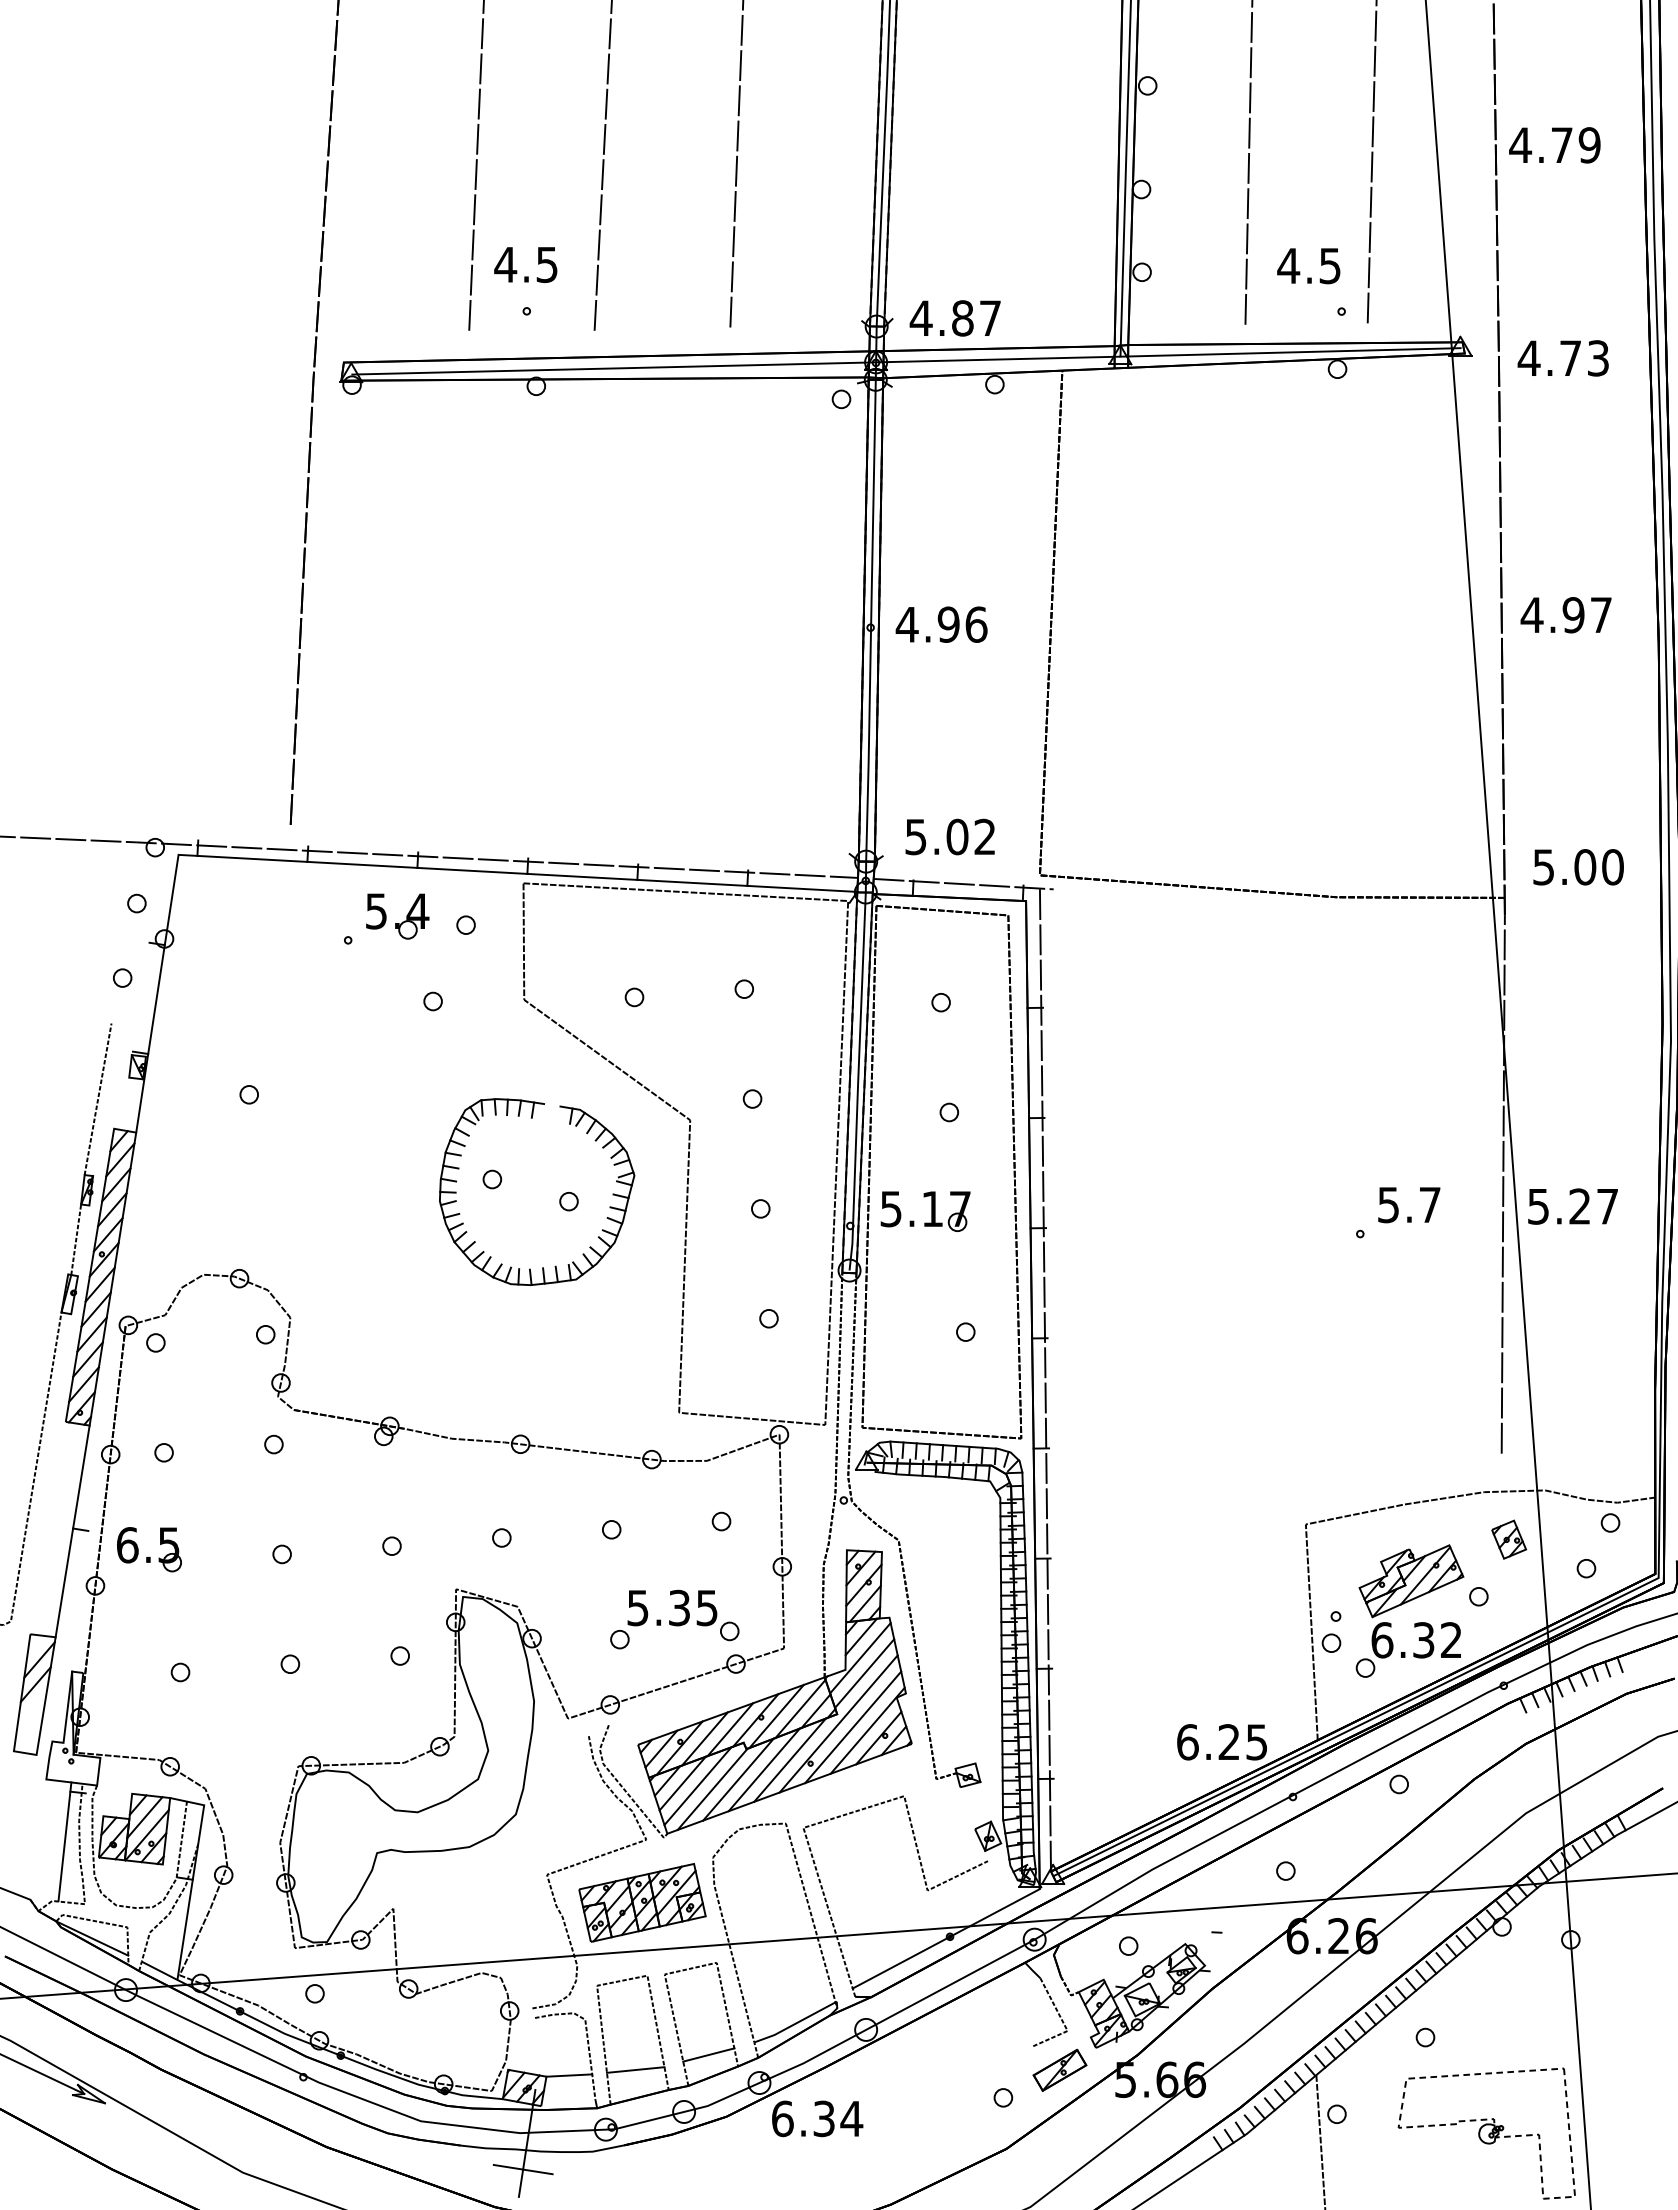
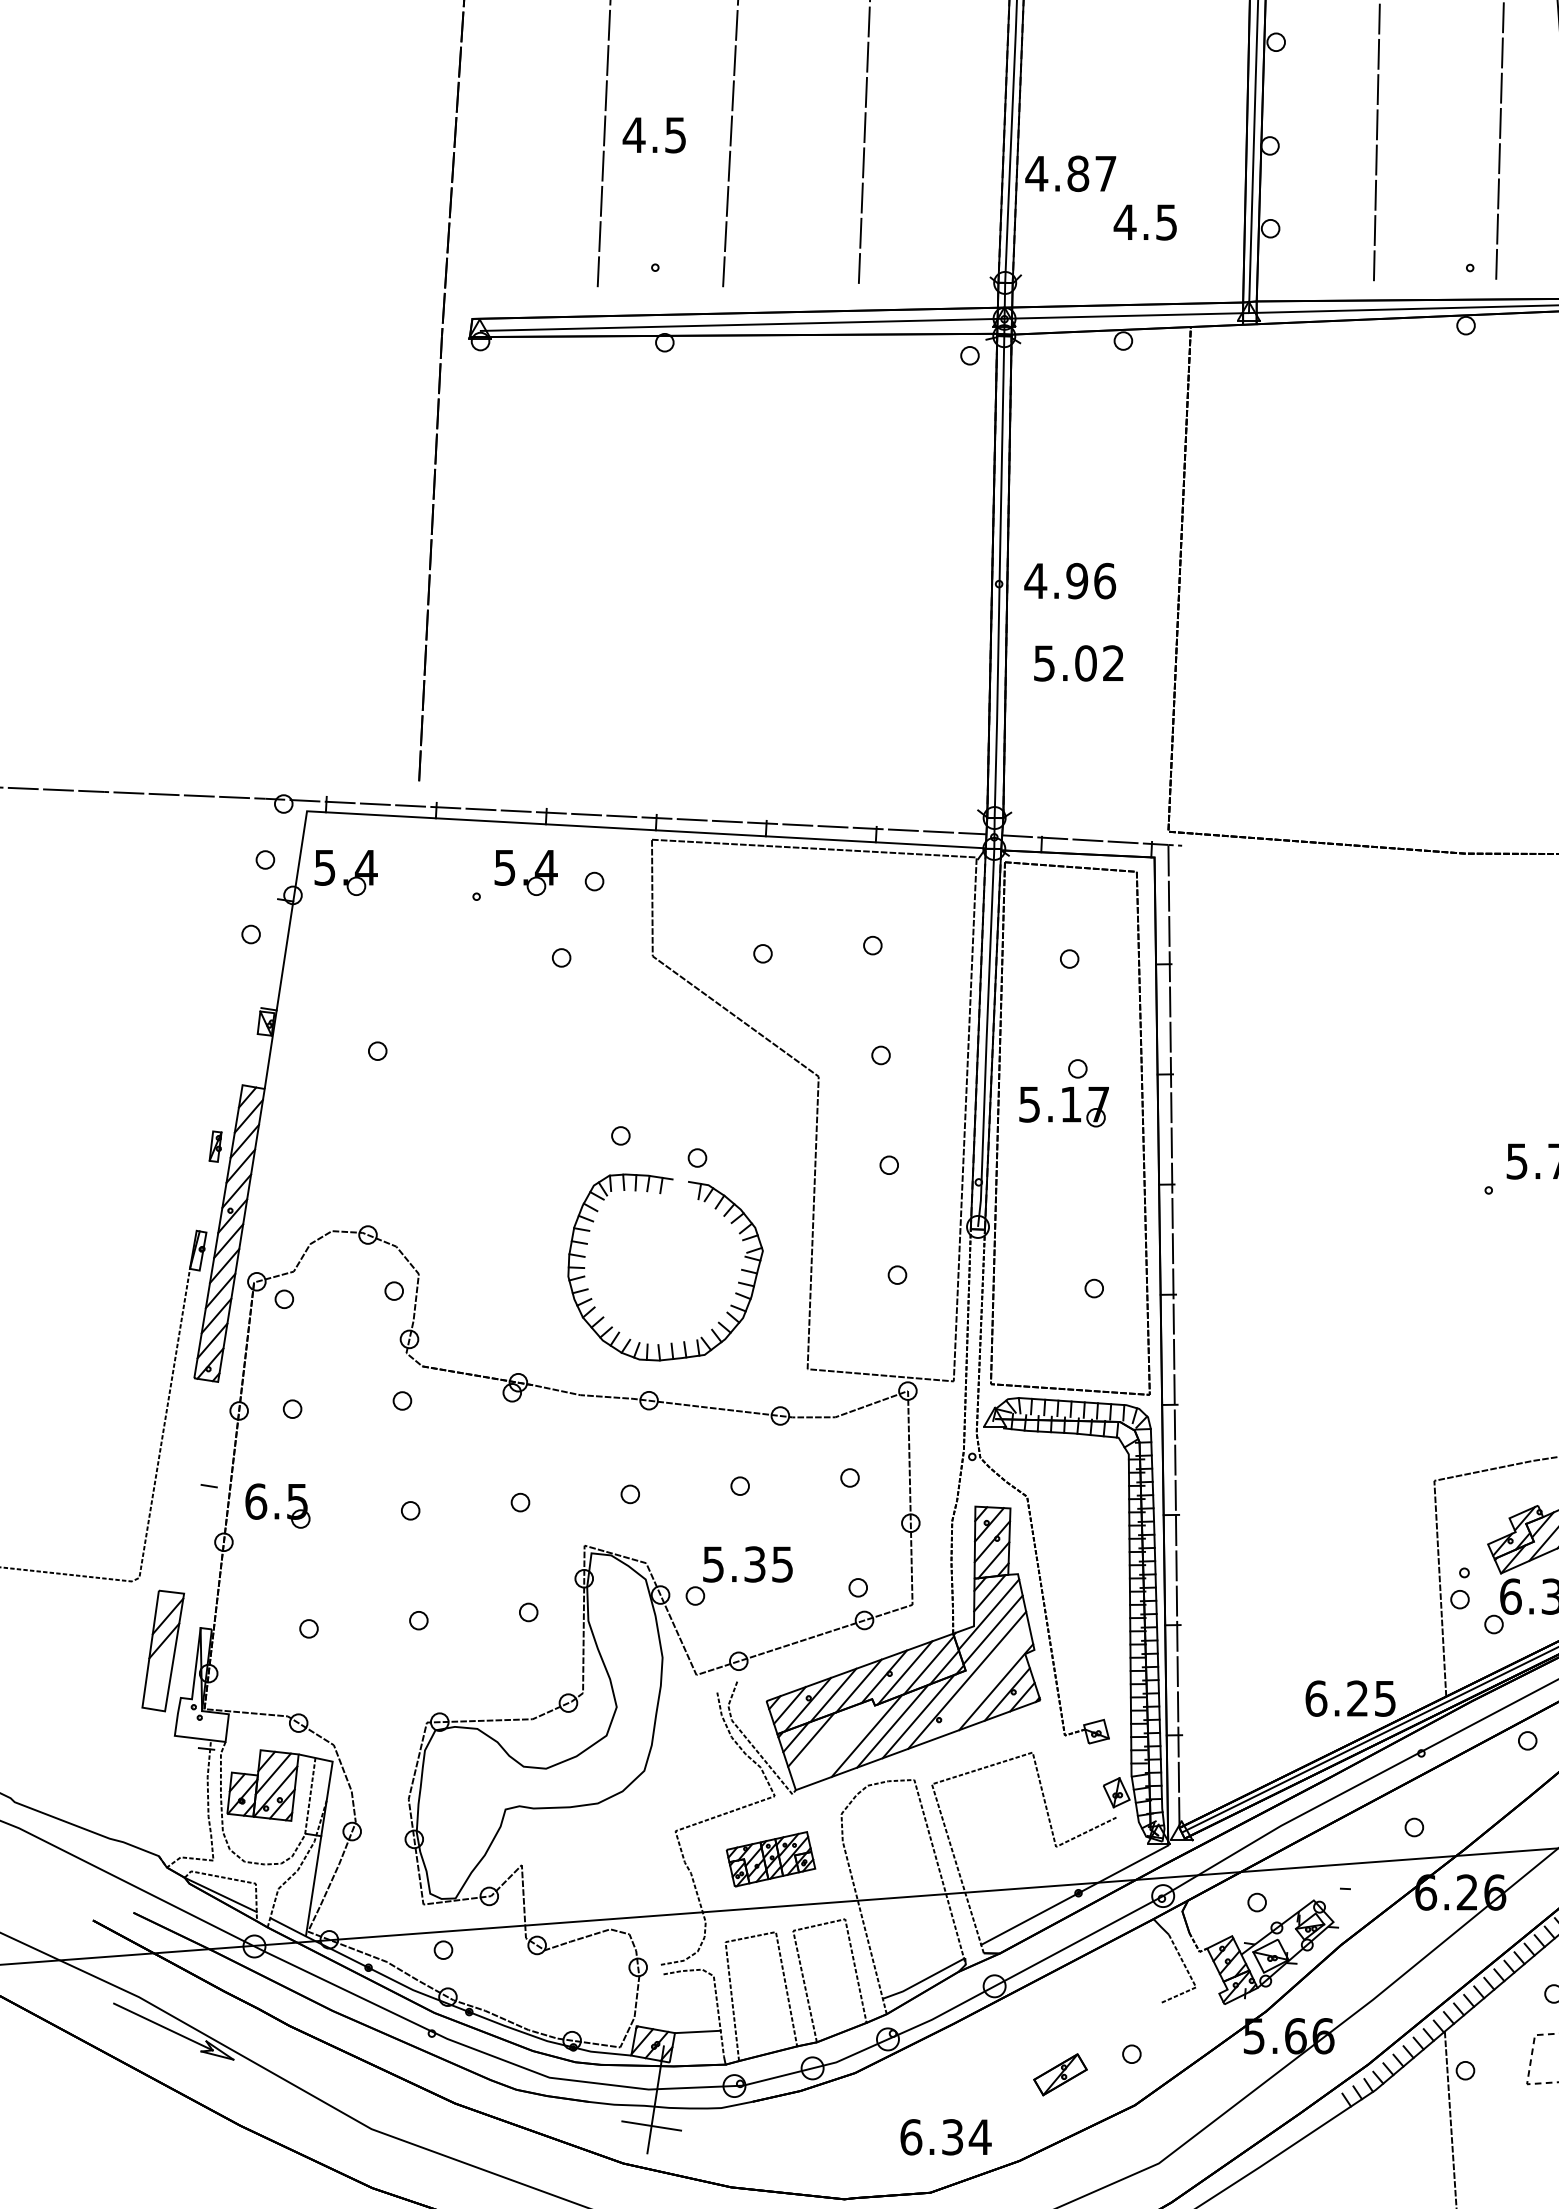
text: (525, 264) -> (653, 134), moved
text: (1308, 266) -> (1144, 222), moved
text: (954, 318) -> (1069, 173), moved
text: (949, 836) -> (1077, 662), moved
part: (217, 923) -> (345, 879), added
line: (97, 1099) -> (225, 1055), removed
part: (609, 1206) -> (737, 1281), moved
part: (925, 1211) -> (1063, 1106), moved
line: (76, 1239) -> (204, 1195), removed
line: (72, 1531) -> (200, 1487), removed
part: (663, 1619) -> (738, 1575), moved
line: (853, 1727) -> (981, 1683), removed
line: (697, 1786) -> (825, 1742), removed
line: (712, 1788) -> (840, 1744), removed
line: (64, 1841) -> (192, 1797), removed
part: (642, 1902) -> (770, 1858), size x0.7
line: (708, 2054) -> (836, 2010), removed
line: (635, 2069) -> (763, 2025), removed
part: (1059, 2069) -> (1059, 2073), moved
text: (817, 2118) -> (945, 2136), moved

